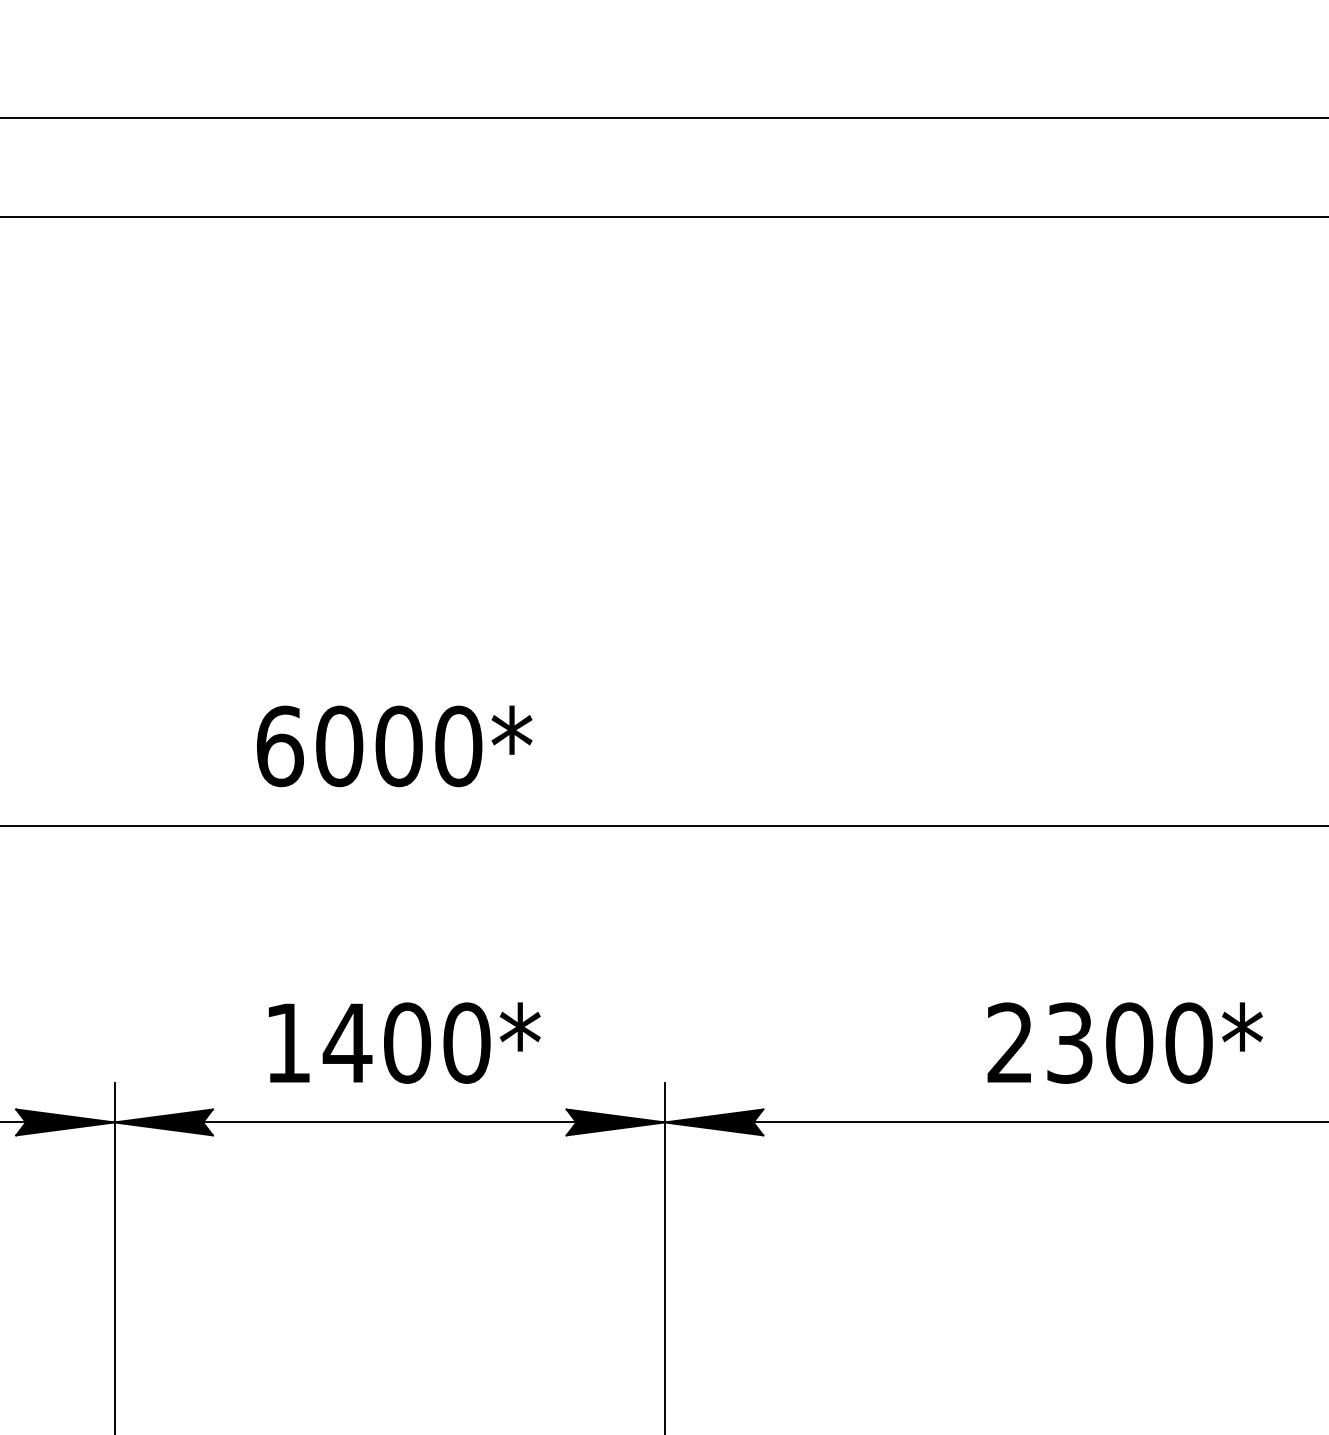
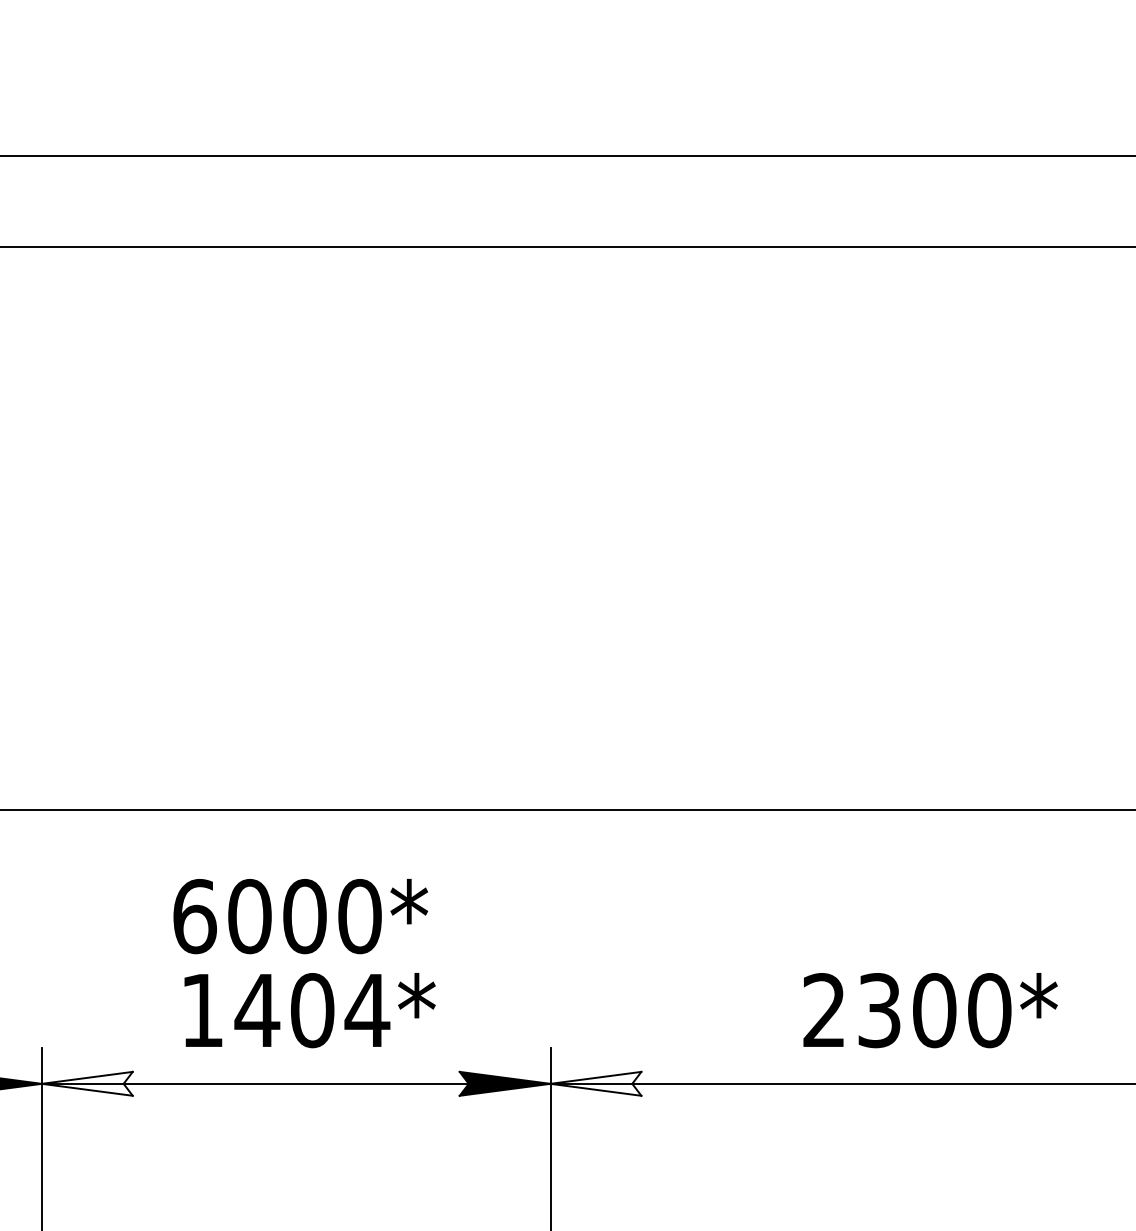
text: (394, 746) -> (300, 916), moved
text: (466, 1042) -> (367, 1009), 1400* -> 1404*
text: (1124, 1042) -> (929, 1009), moved
fill: (163, 1122) -> (87, 1083), removed
fill: (713, 1122) -> (595, 1083), removed

